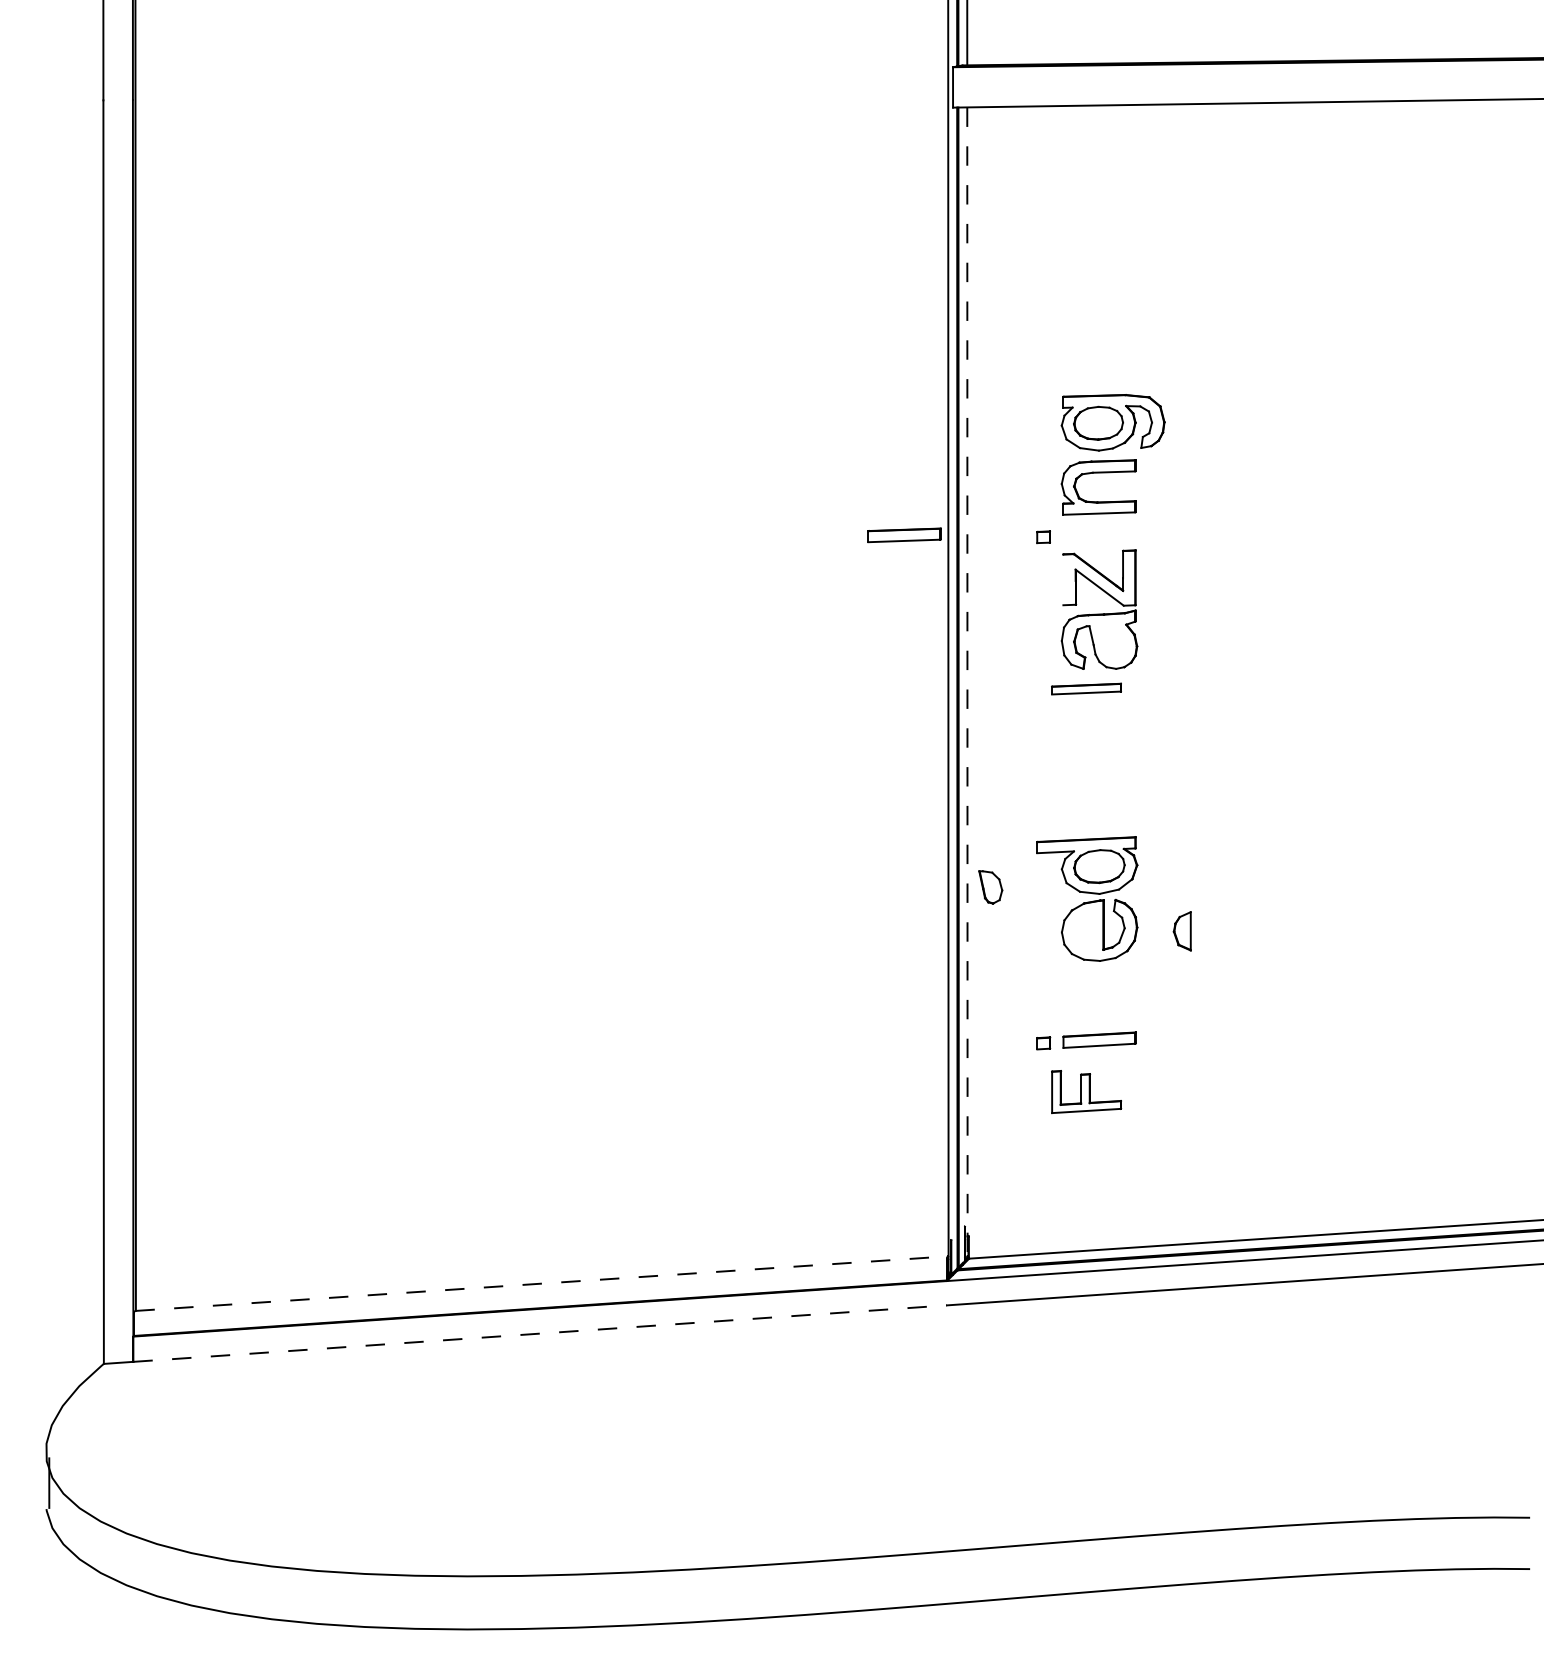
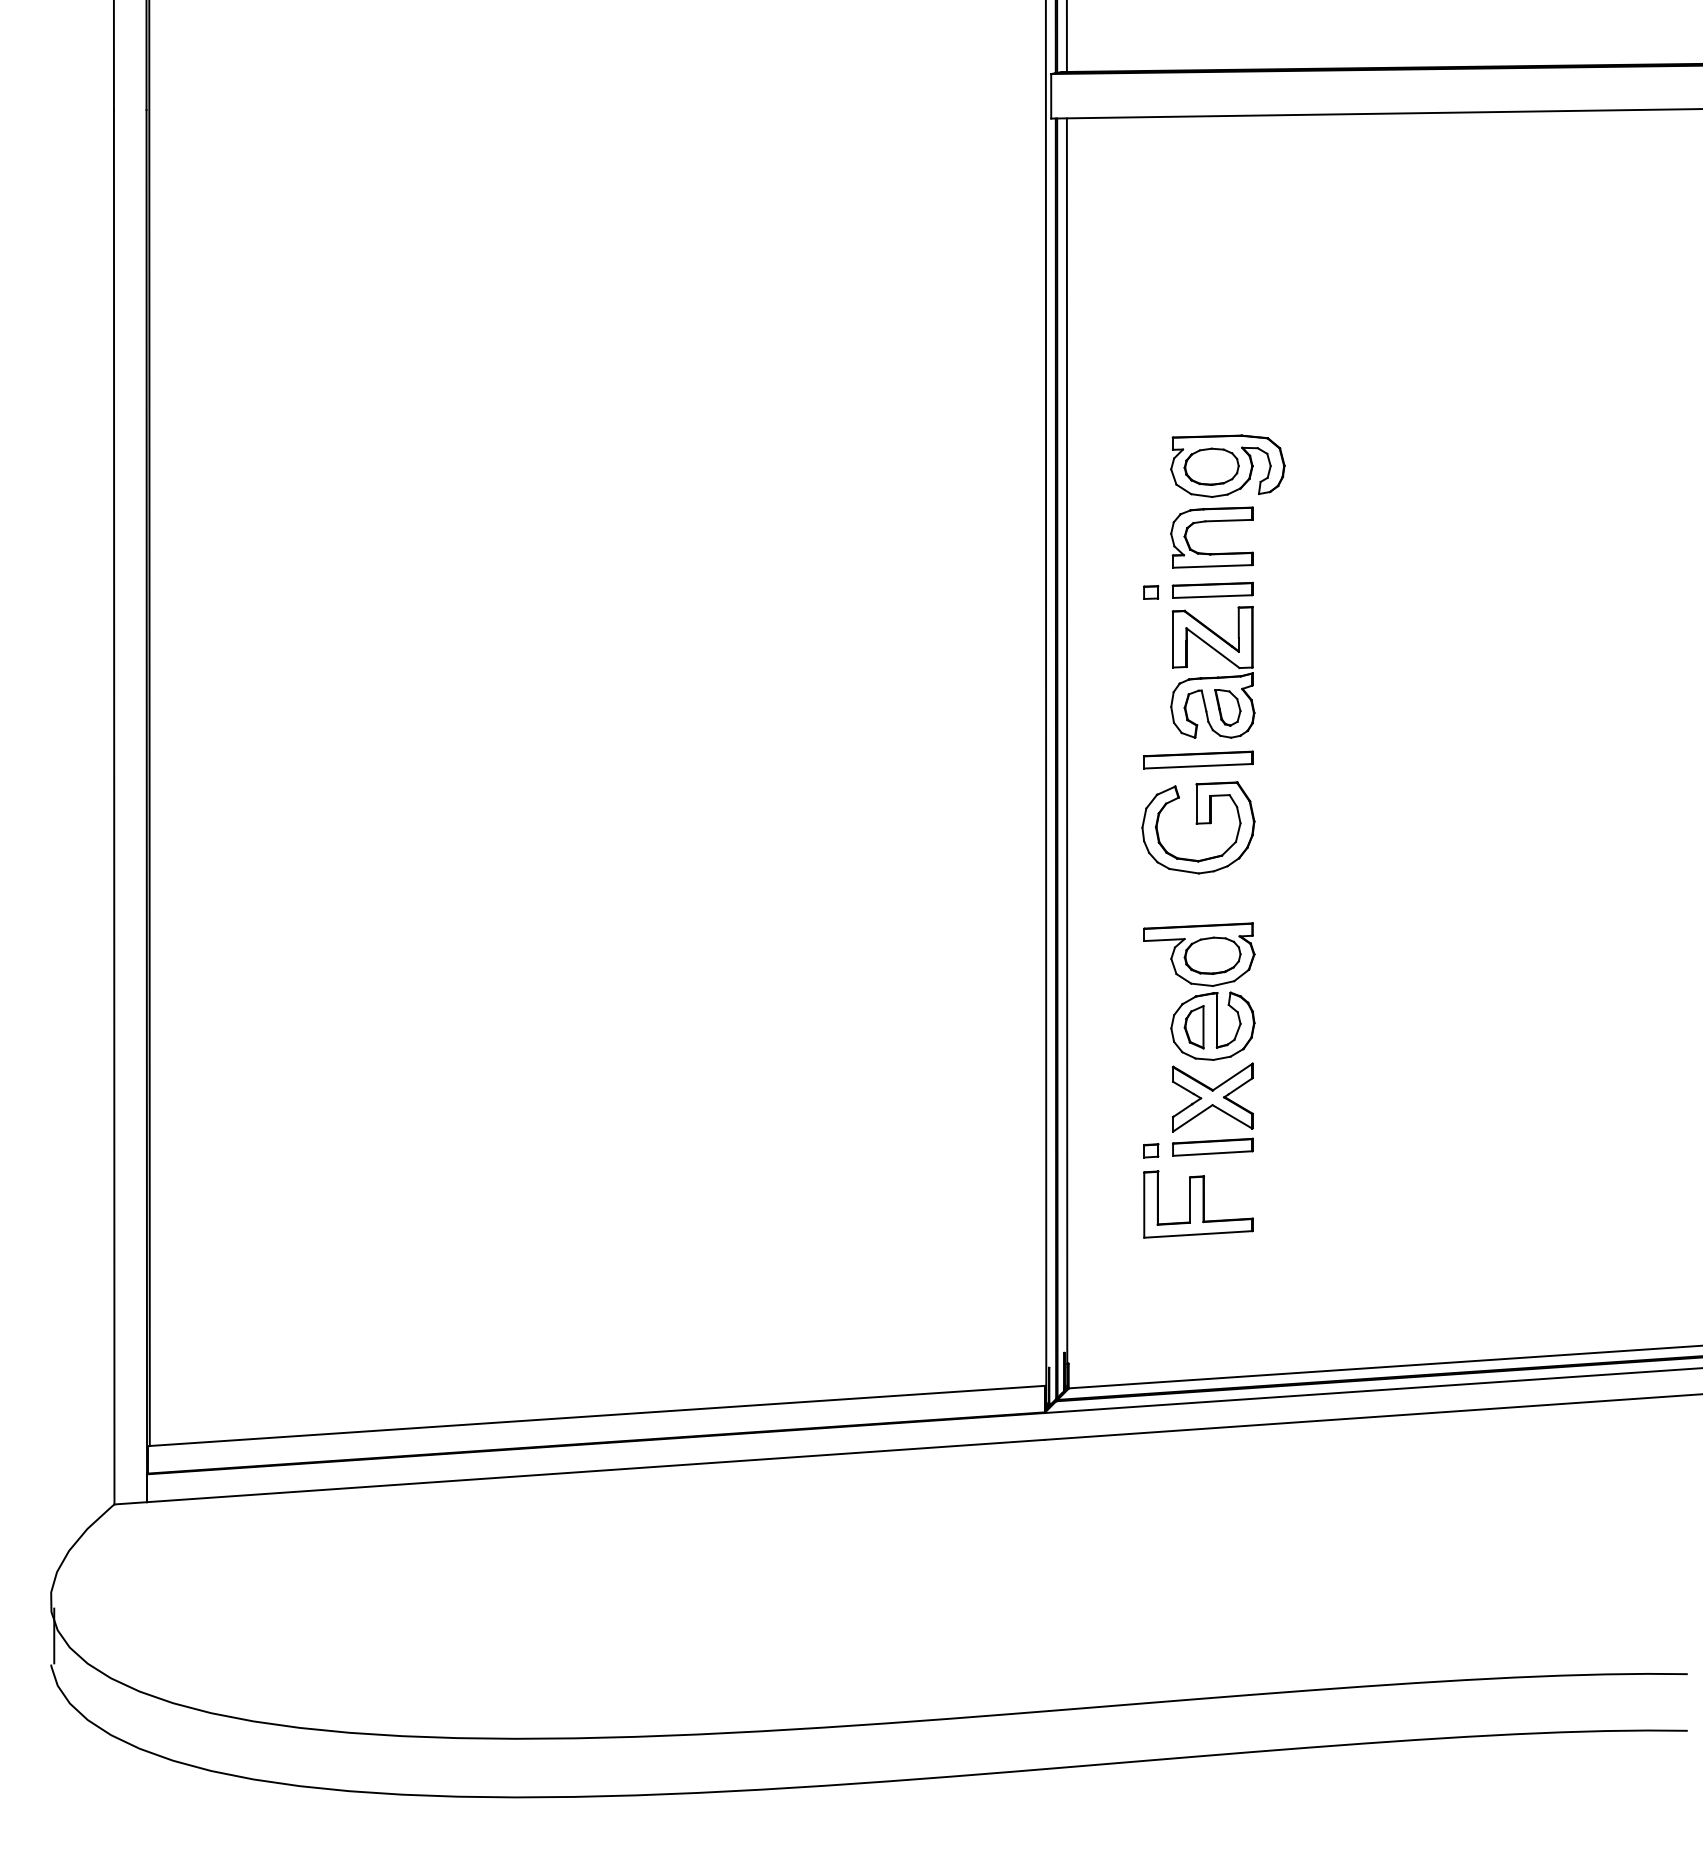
part: (904, 534) -> (1212, 589), moved
line: (1062, 579) -> (1172, 639), added
line: (967, 684) -> (1067, 754), dashed -> solid
part: (1086, 688) -> (1198, 759), size x1.43
part: (1086, 750) -> (1198, 827), added
part: (990, 887) -> (1227, 707), moved
part: (1181, 931) -> (1193, 1027), moved
part: (1099, 995) -> (1212, 1097), added
part: (1086, 1092) -> (1198, 1204), size x1.43
line: (542, 1283) -> (598, 1415), dashed -> solid
line: (539, 1334) -> (595, 1471), dashed -> solid

